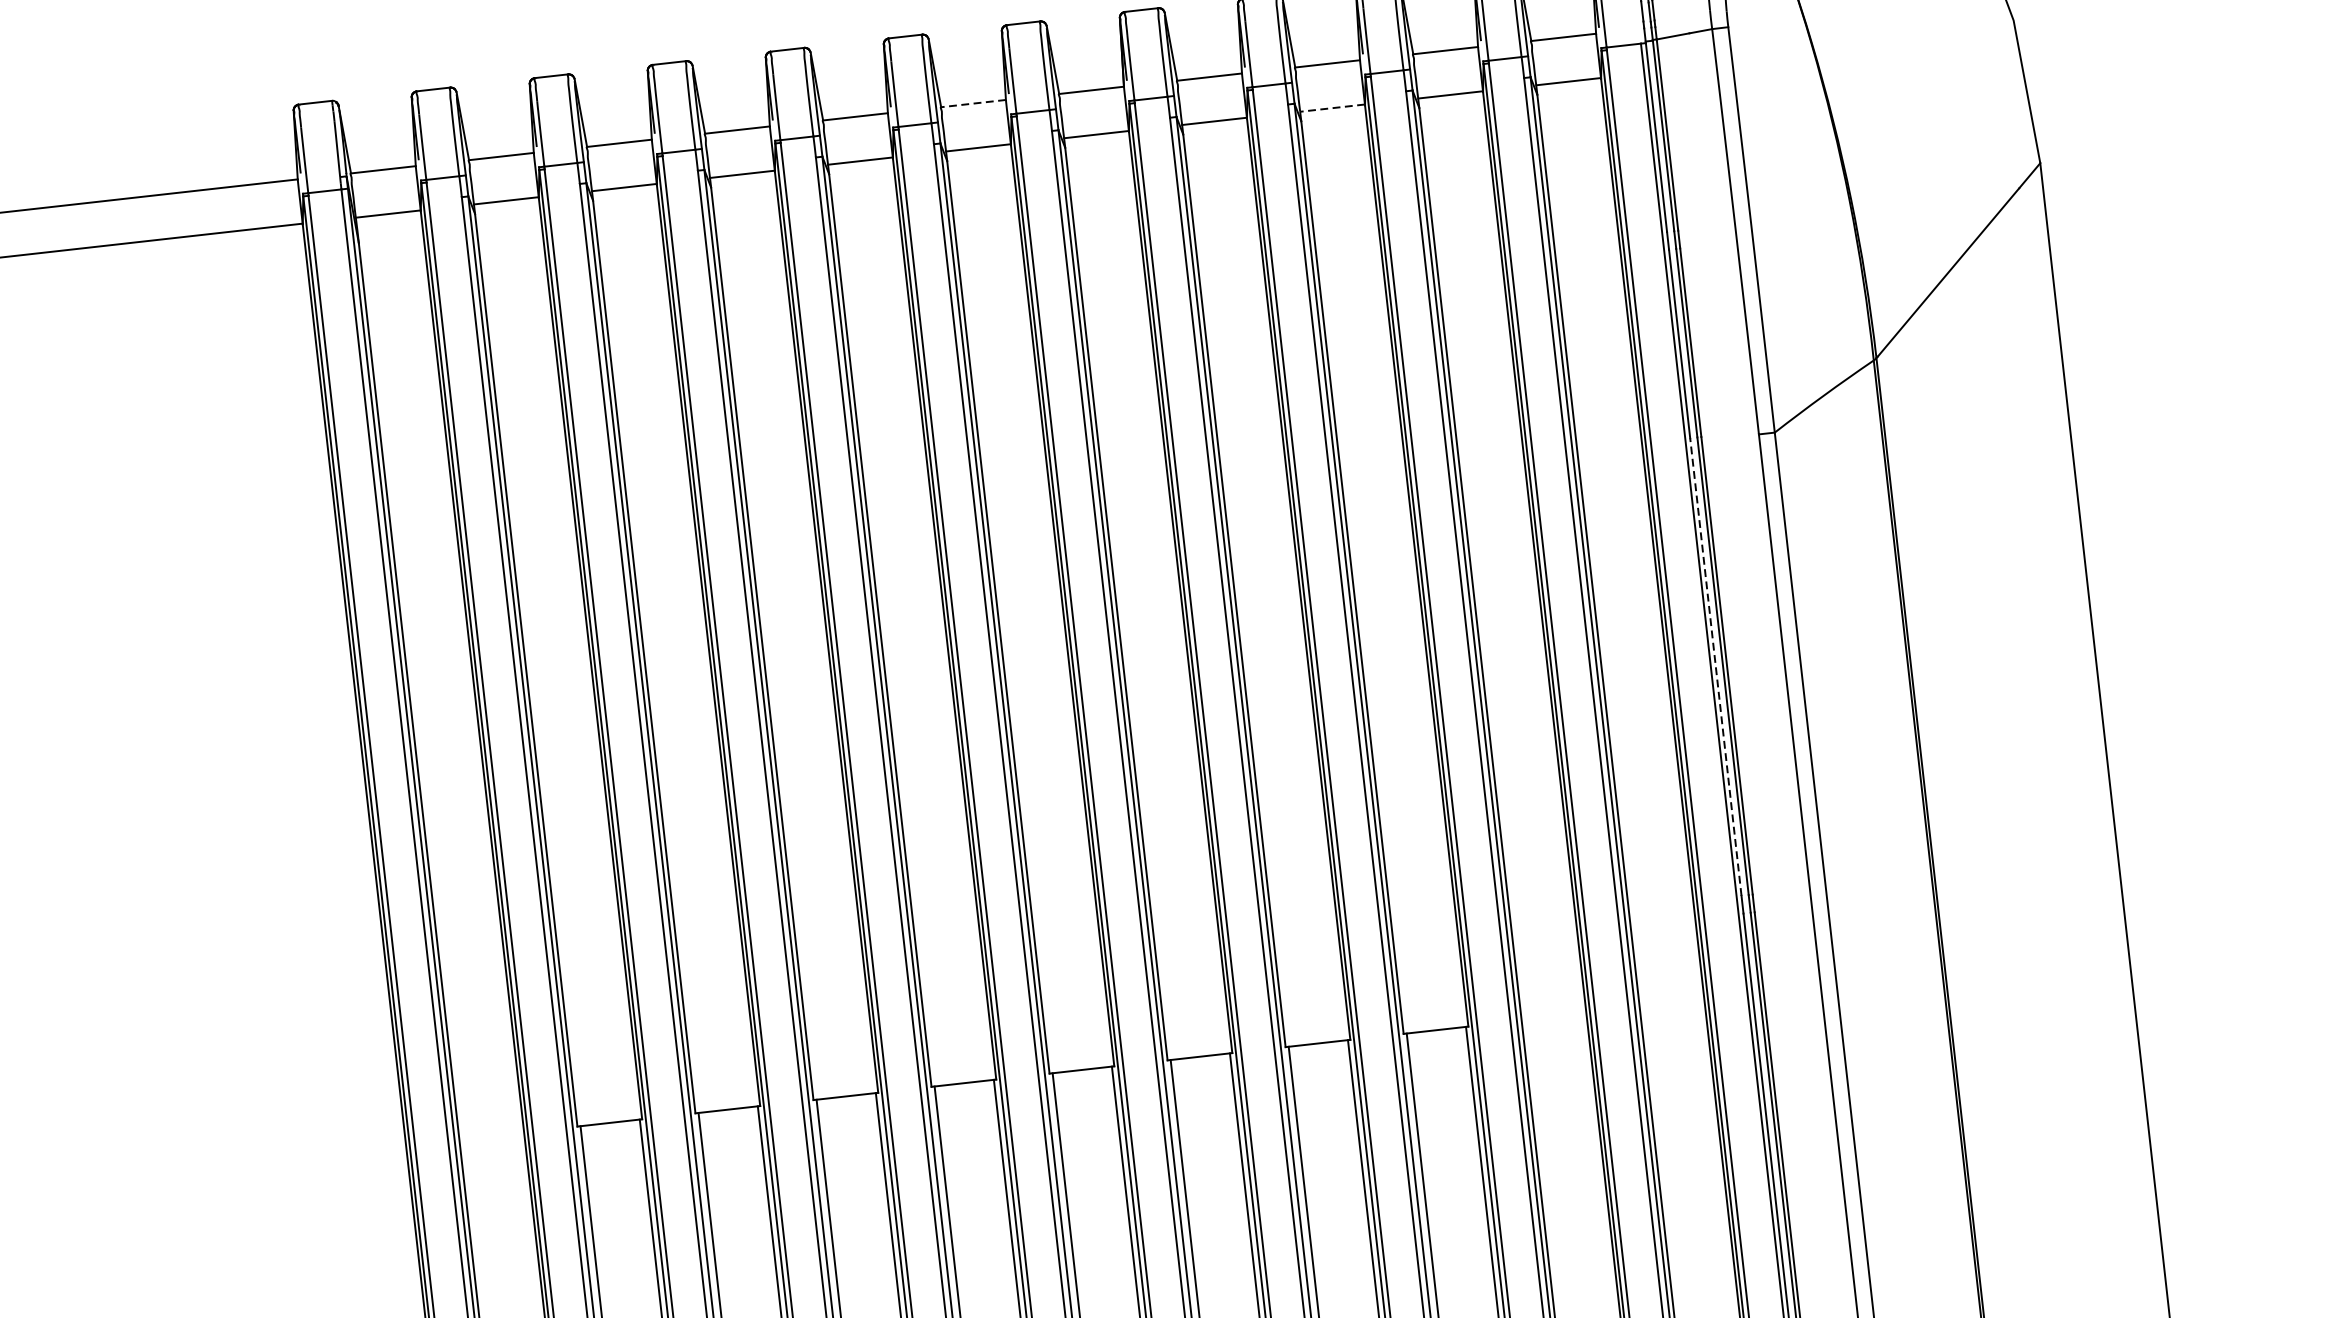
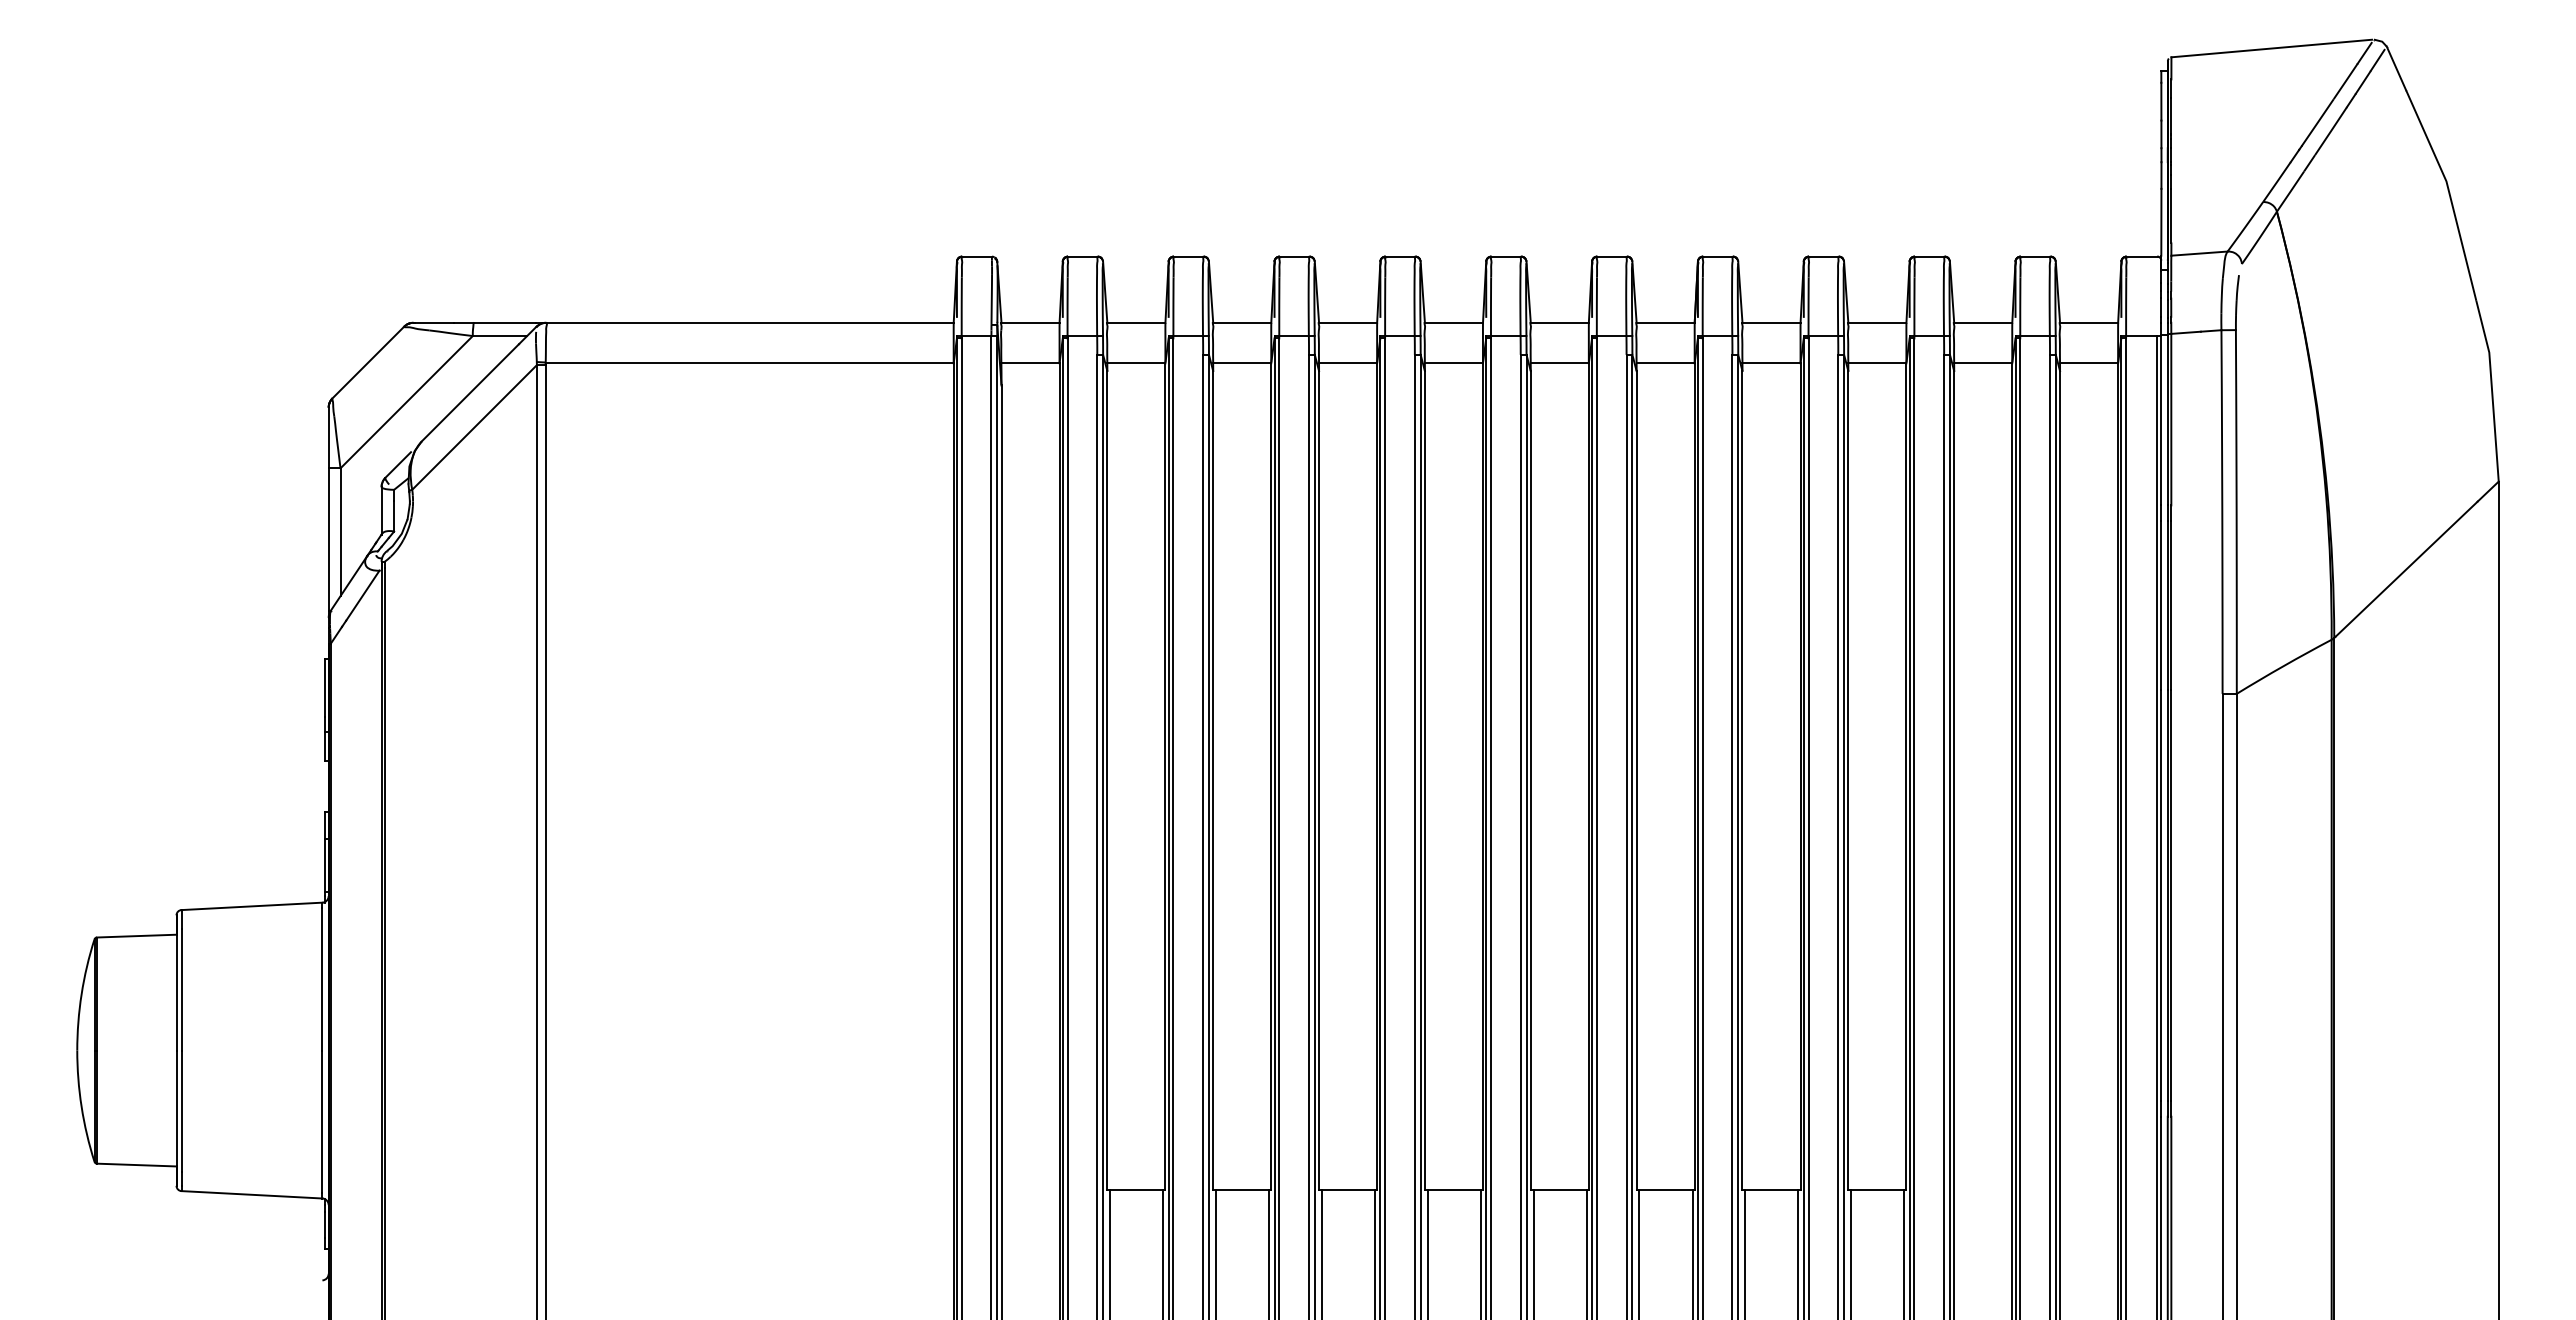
line: (973, 103) -> (1559, 322), dashed -> solid
line: (1331, 108) -> (1876, 362), dashed -> solid
line: (1716, 666) -> (2161, 895), dashed -> solid

